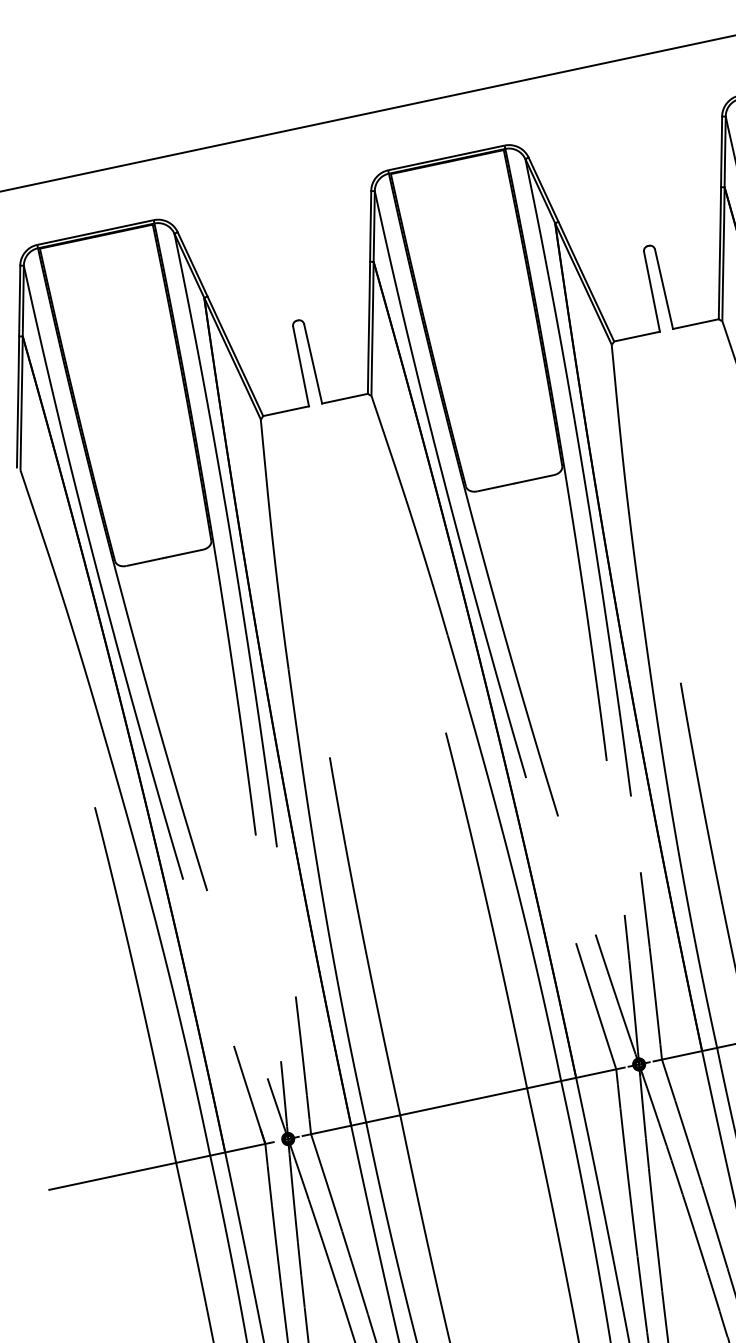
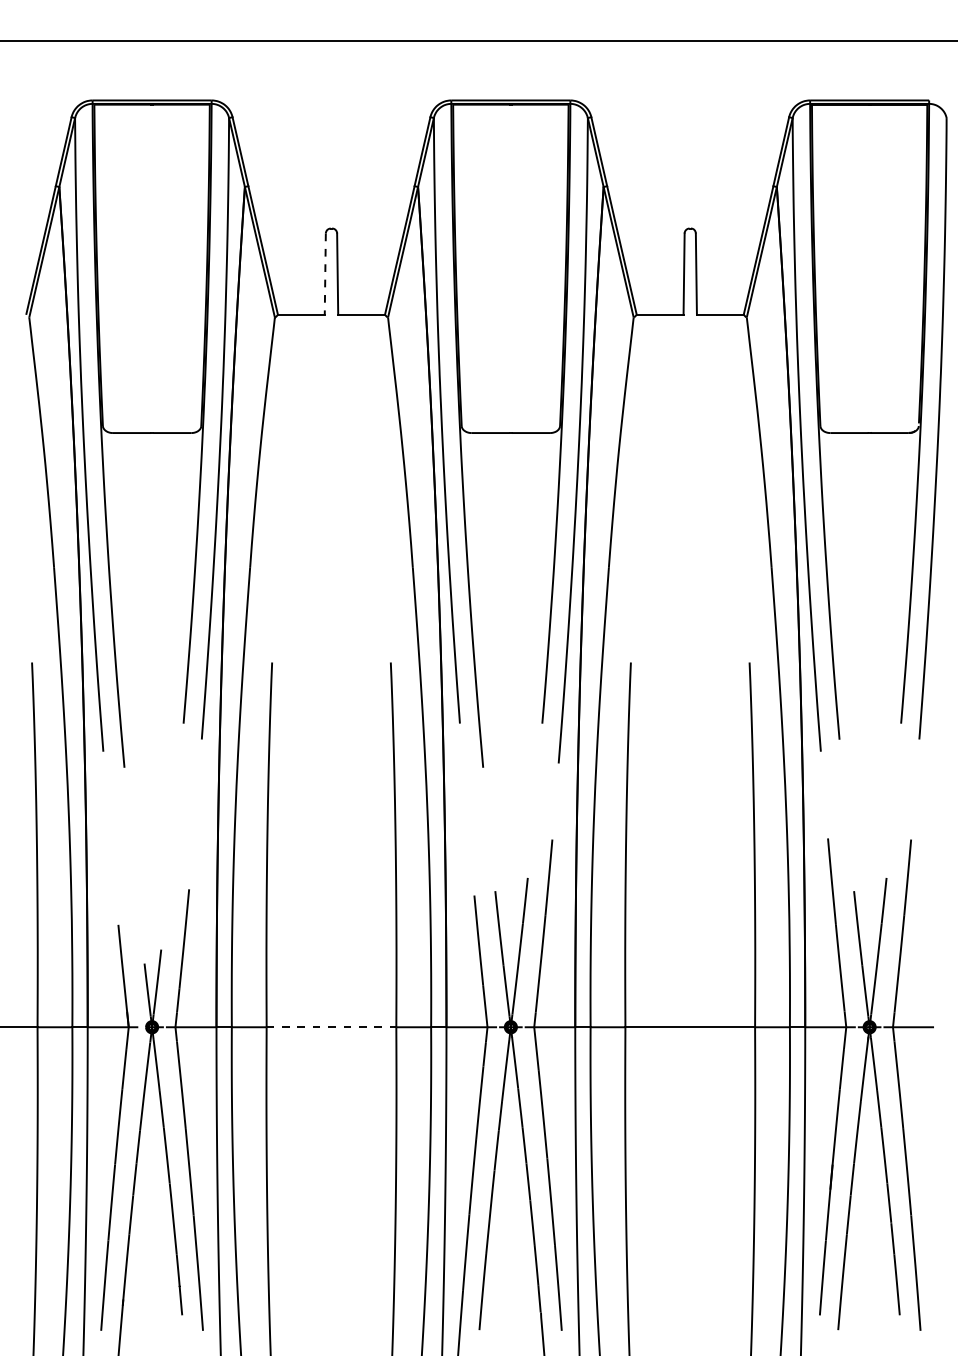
line: (301, 366) -> (325, 274), solid -> dashed
line: (463, 1102) -> (331, 1027), solid -> dashed

